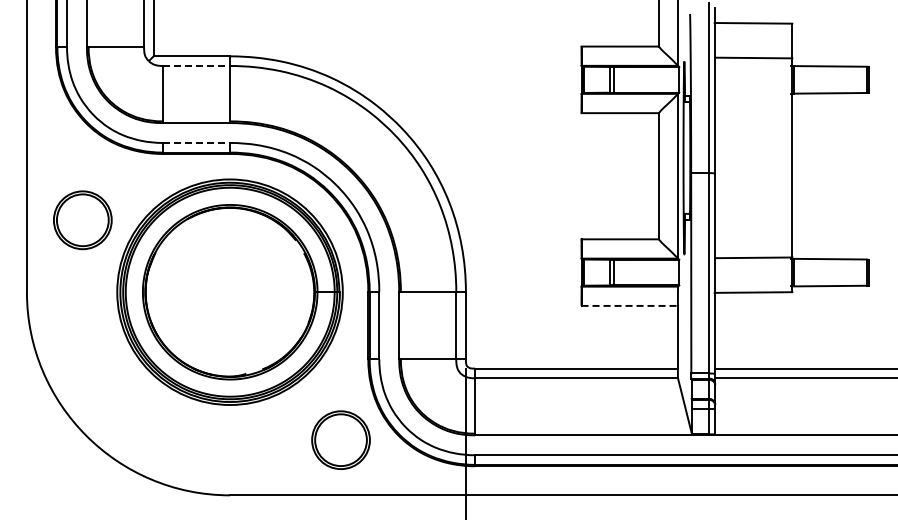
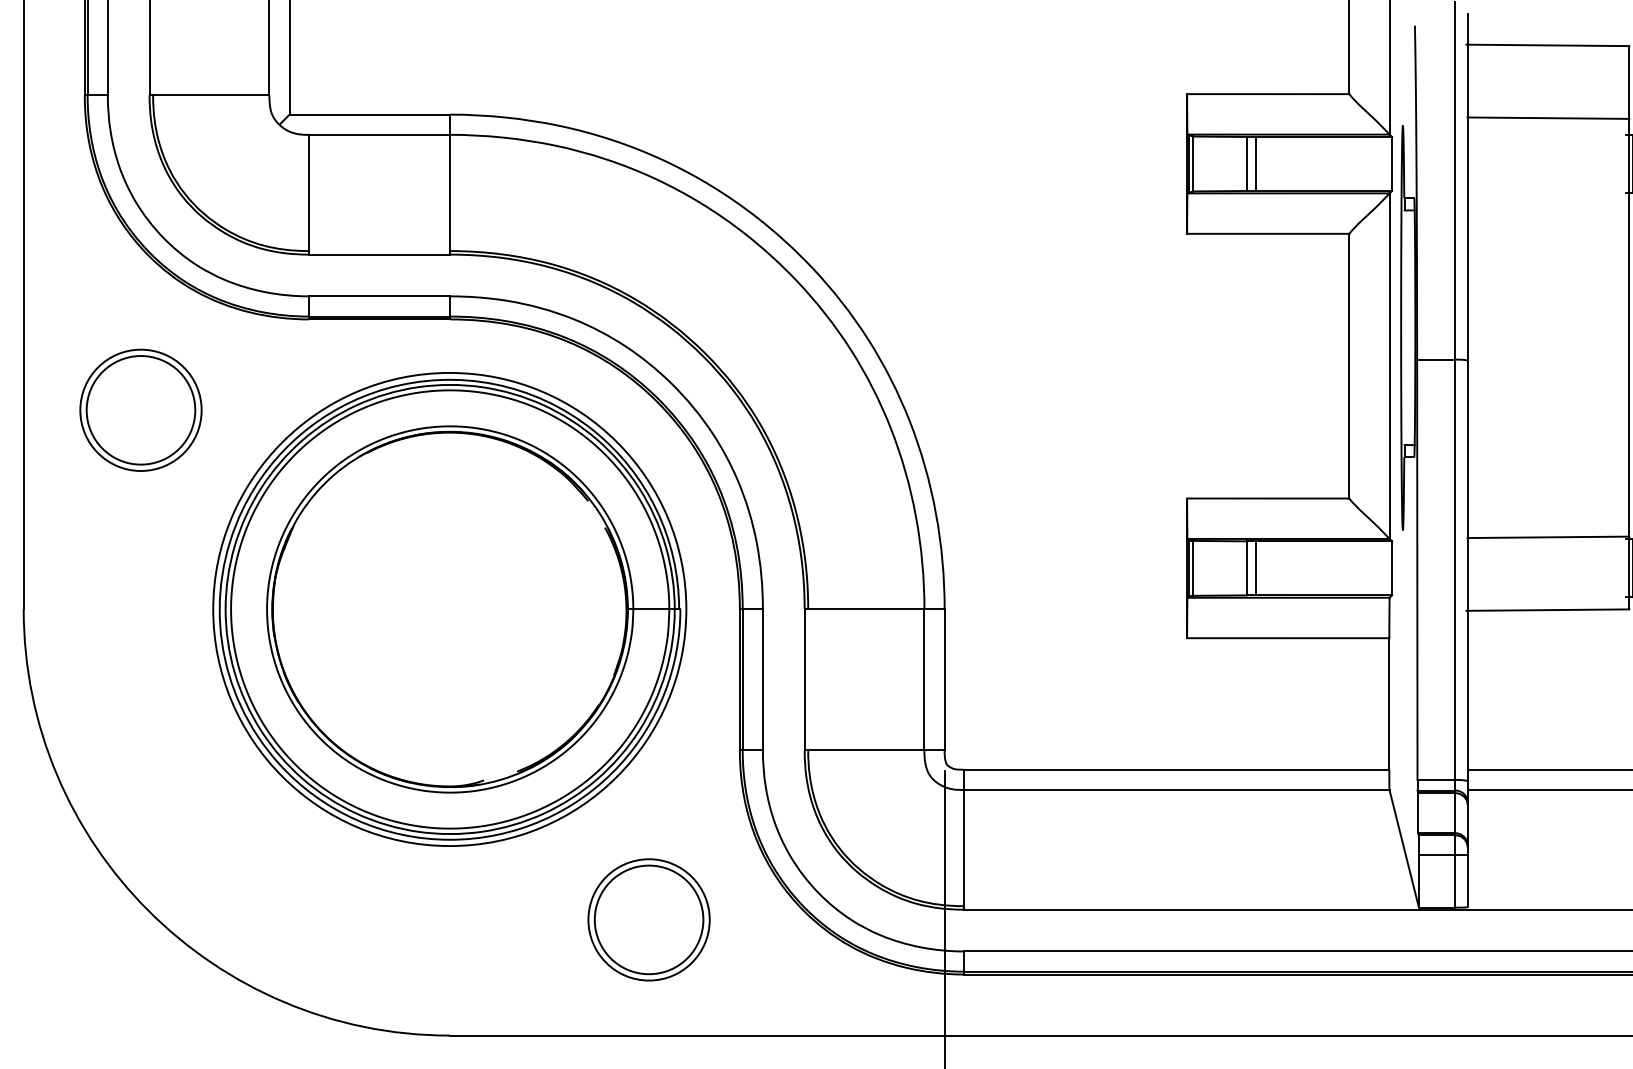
line: (196, 65) -> (379, 133), dashed -> solid
line: (196, 142) -> (379, 295), dashed -> solid
part: (82, 220) -> (140, 410), moved
line: (630, 305) -> (1289, 637), dashed -> solid
part: (340, 439) -> (647, 918), moved

